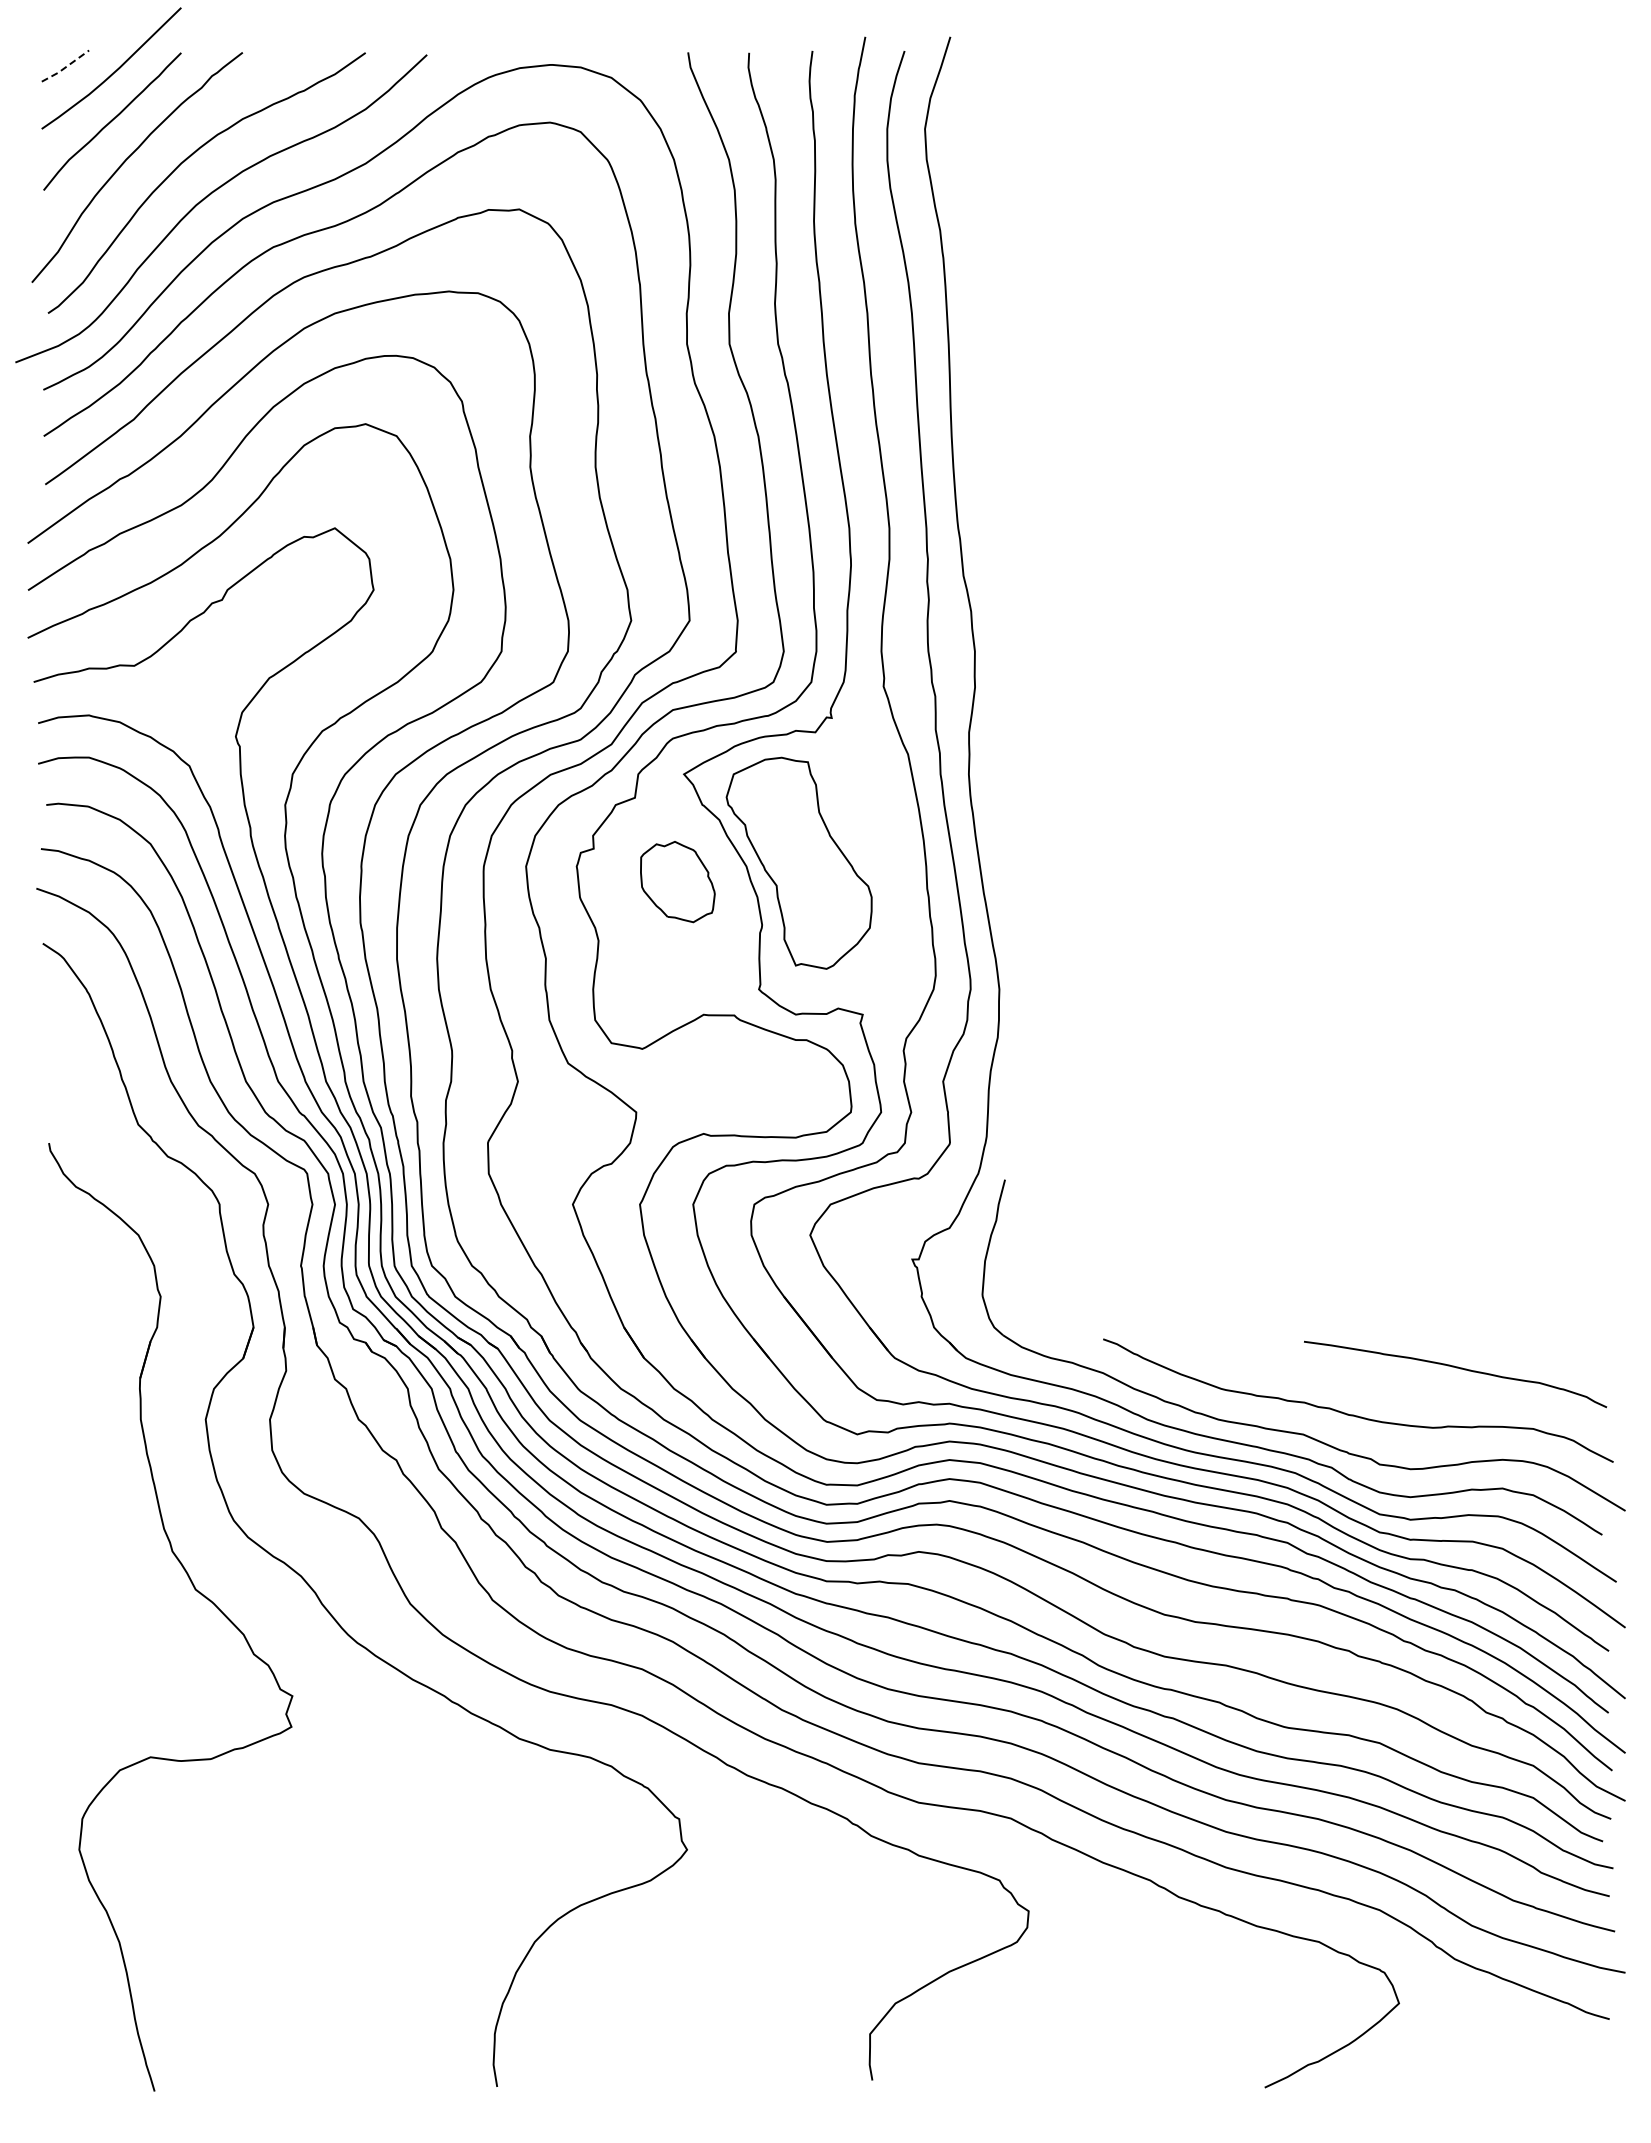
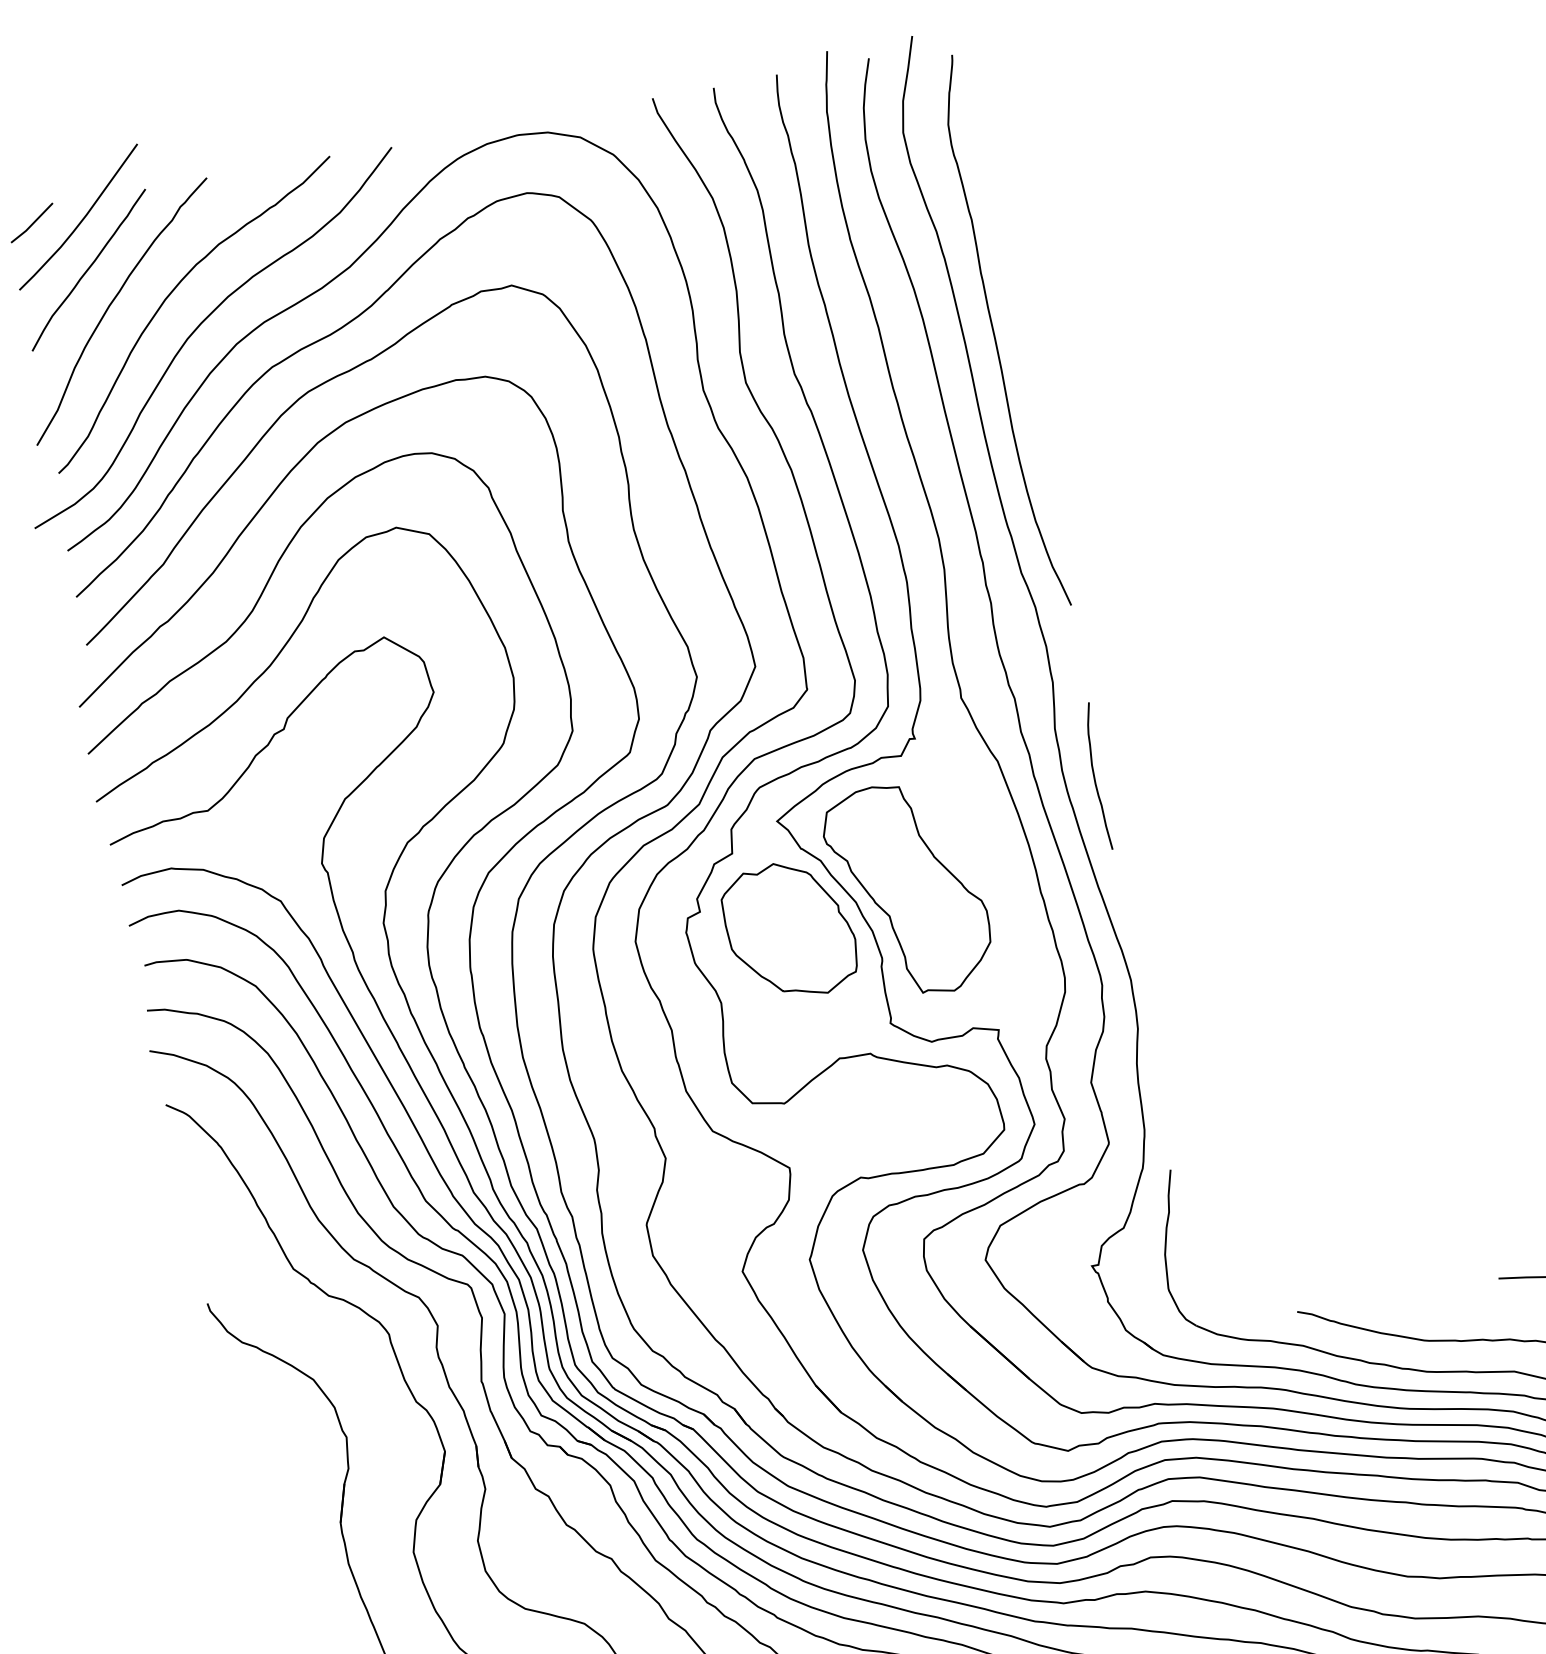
line: (65, 67) -> (32, 224), dashed -> solid
curve: (979, 338) -> (995, 332), added
curve: (999, 785) -> (1094, 776), added
part: (677, 881) -> (789, 929), size x1.67

